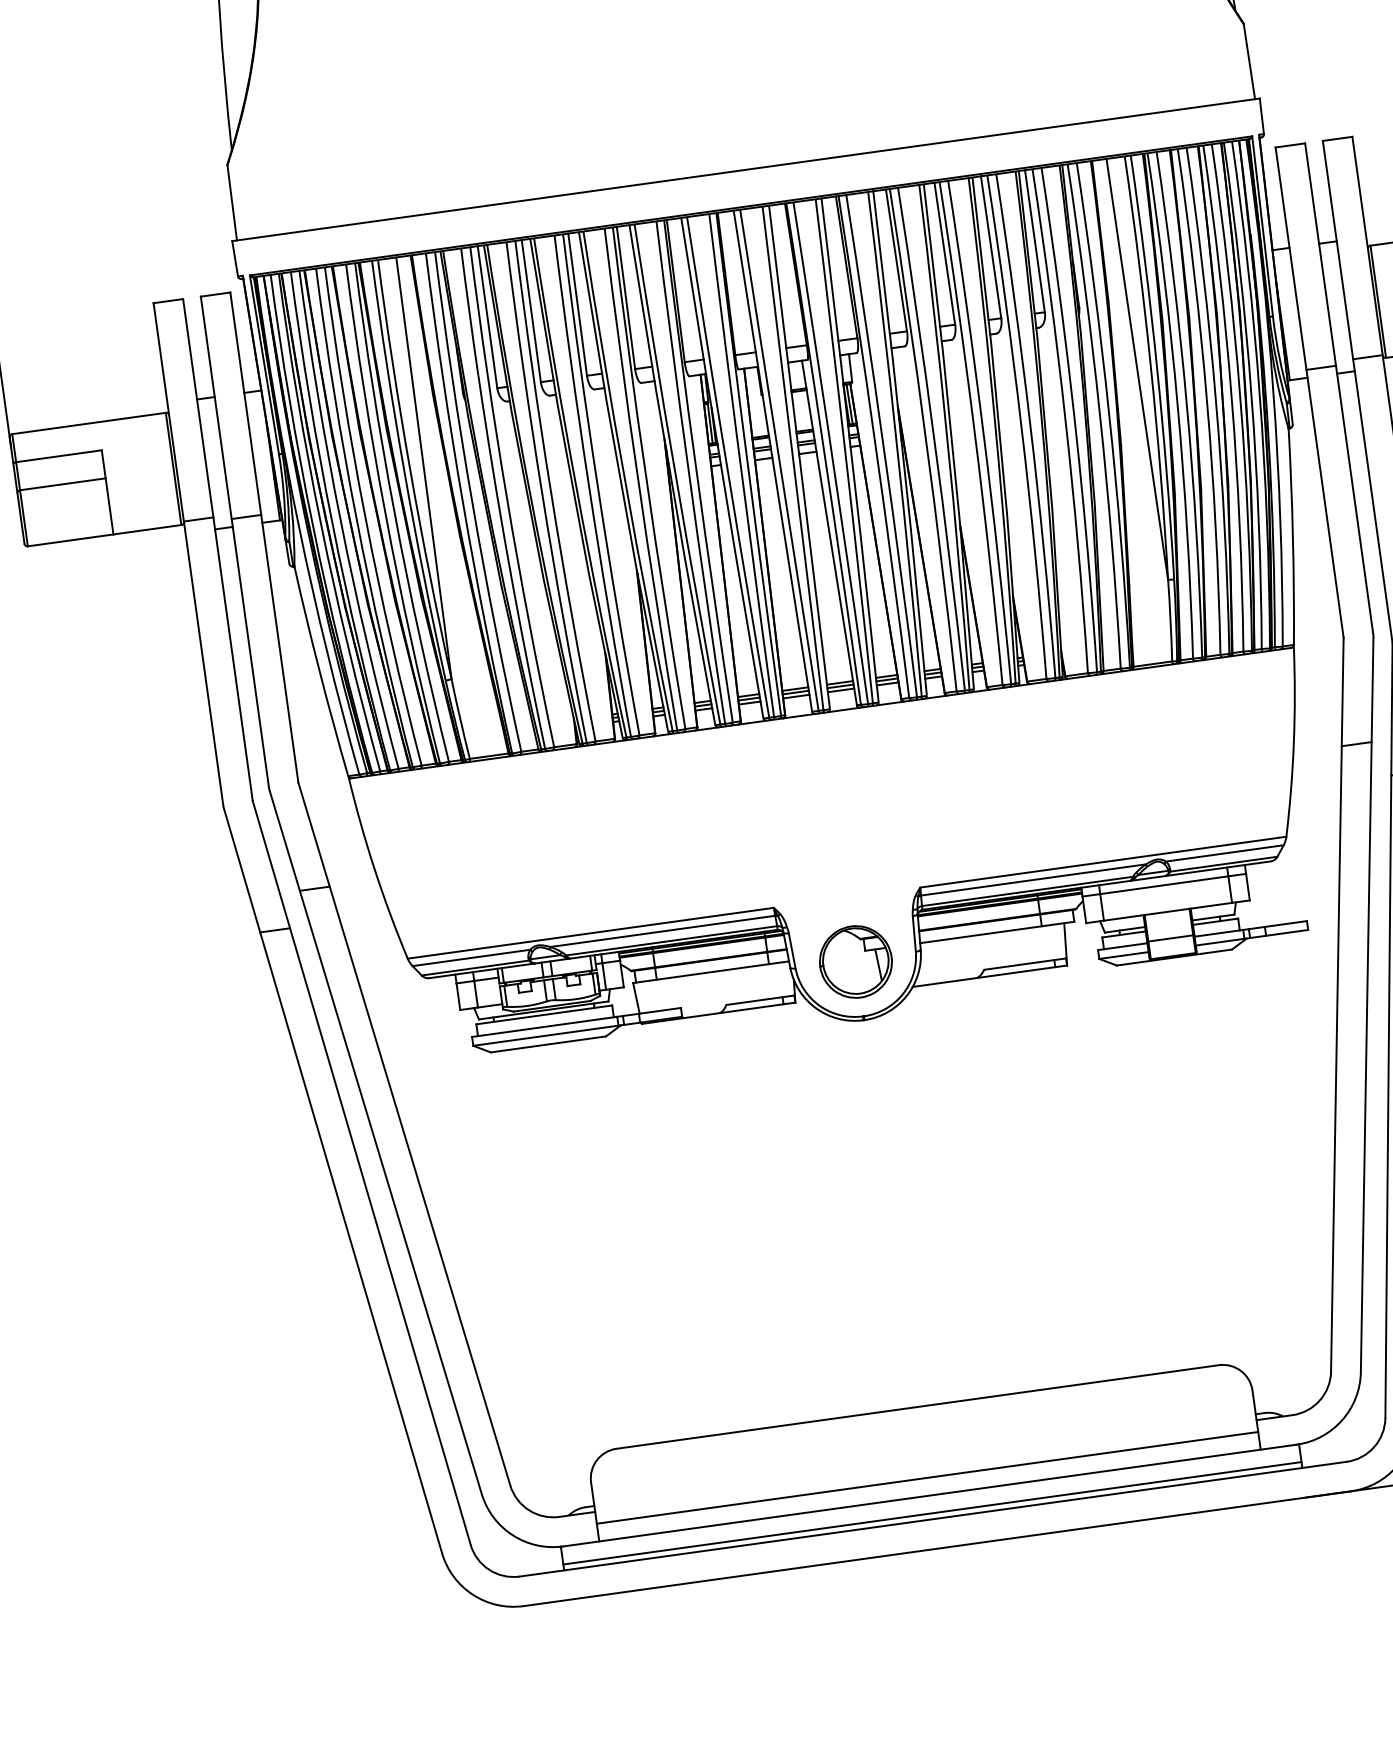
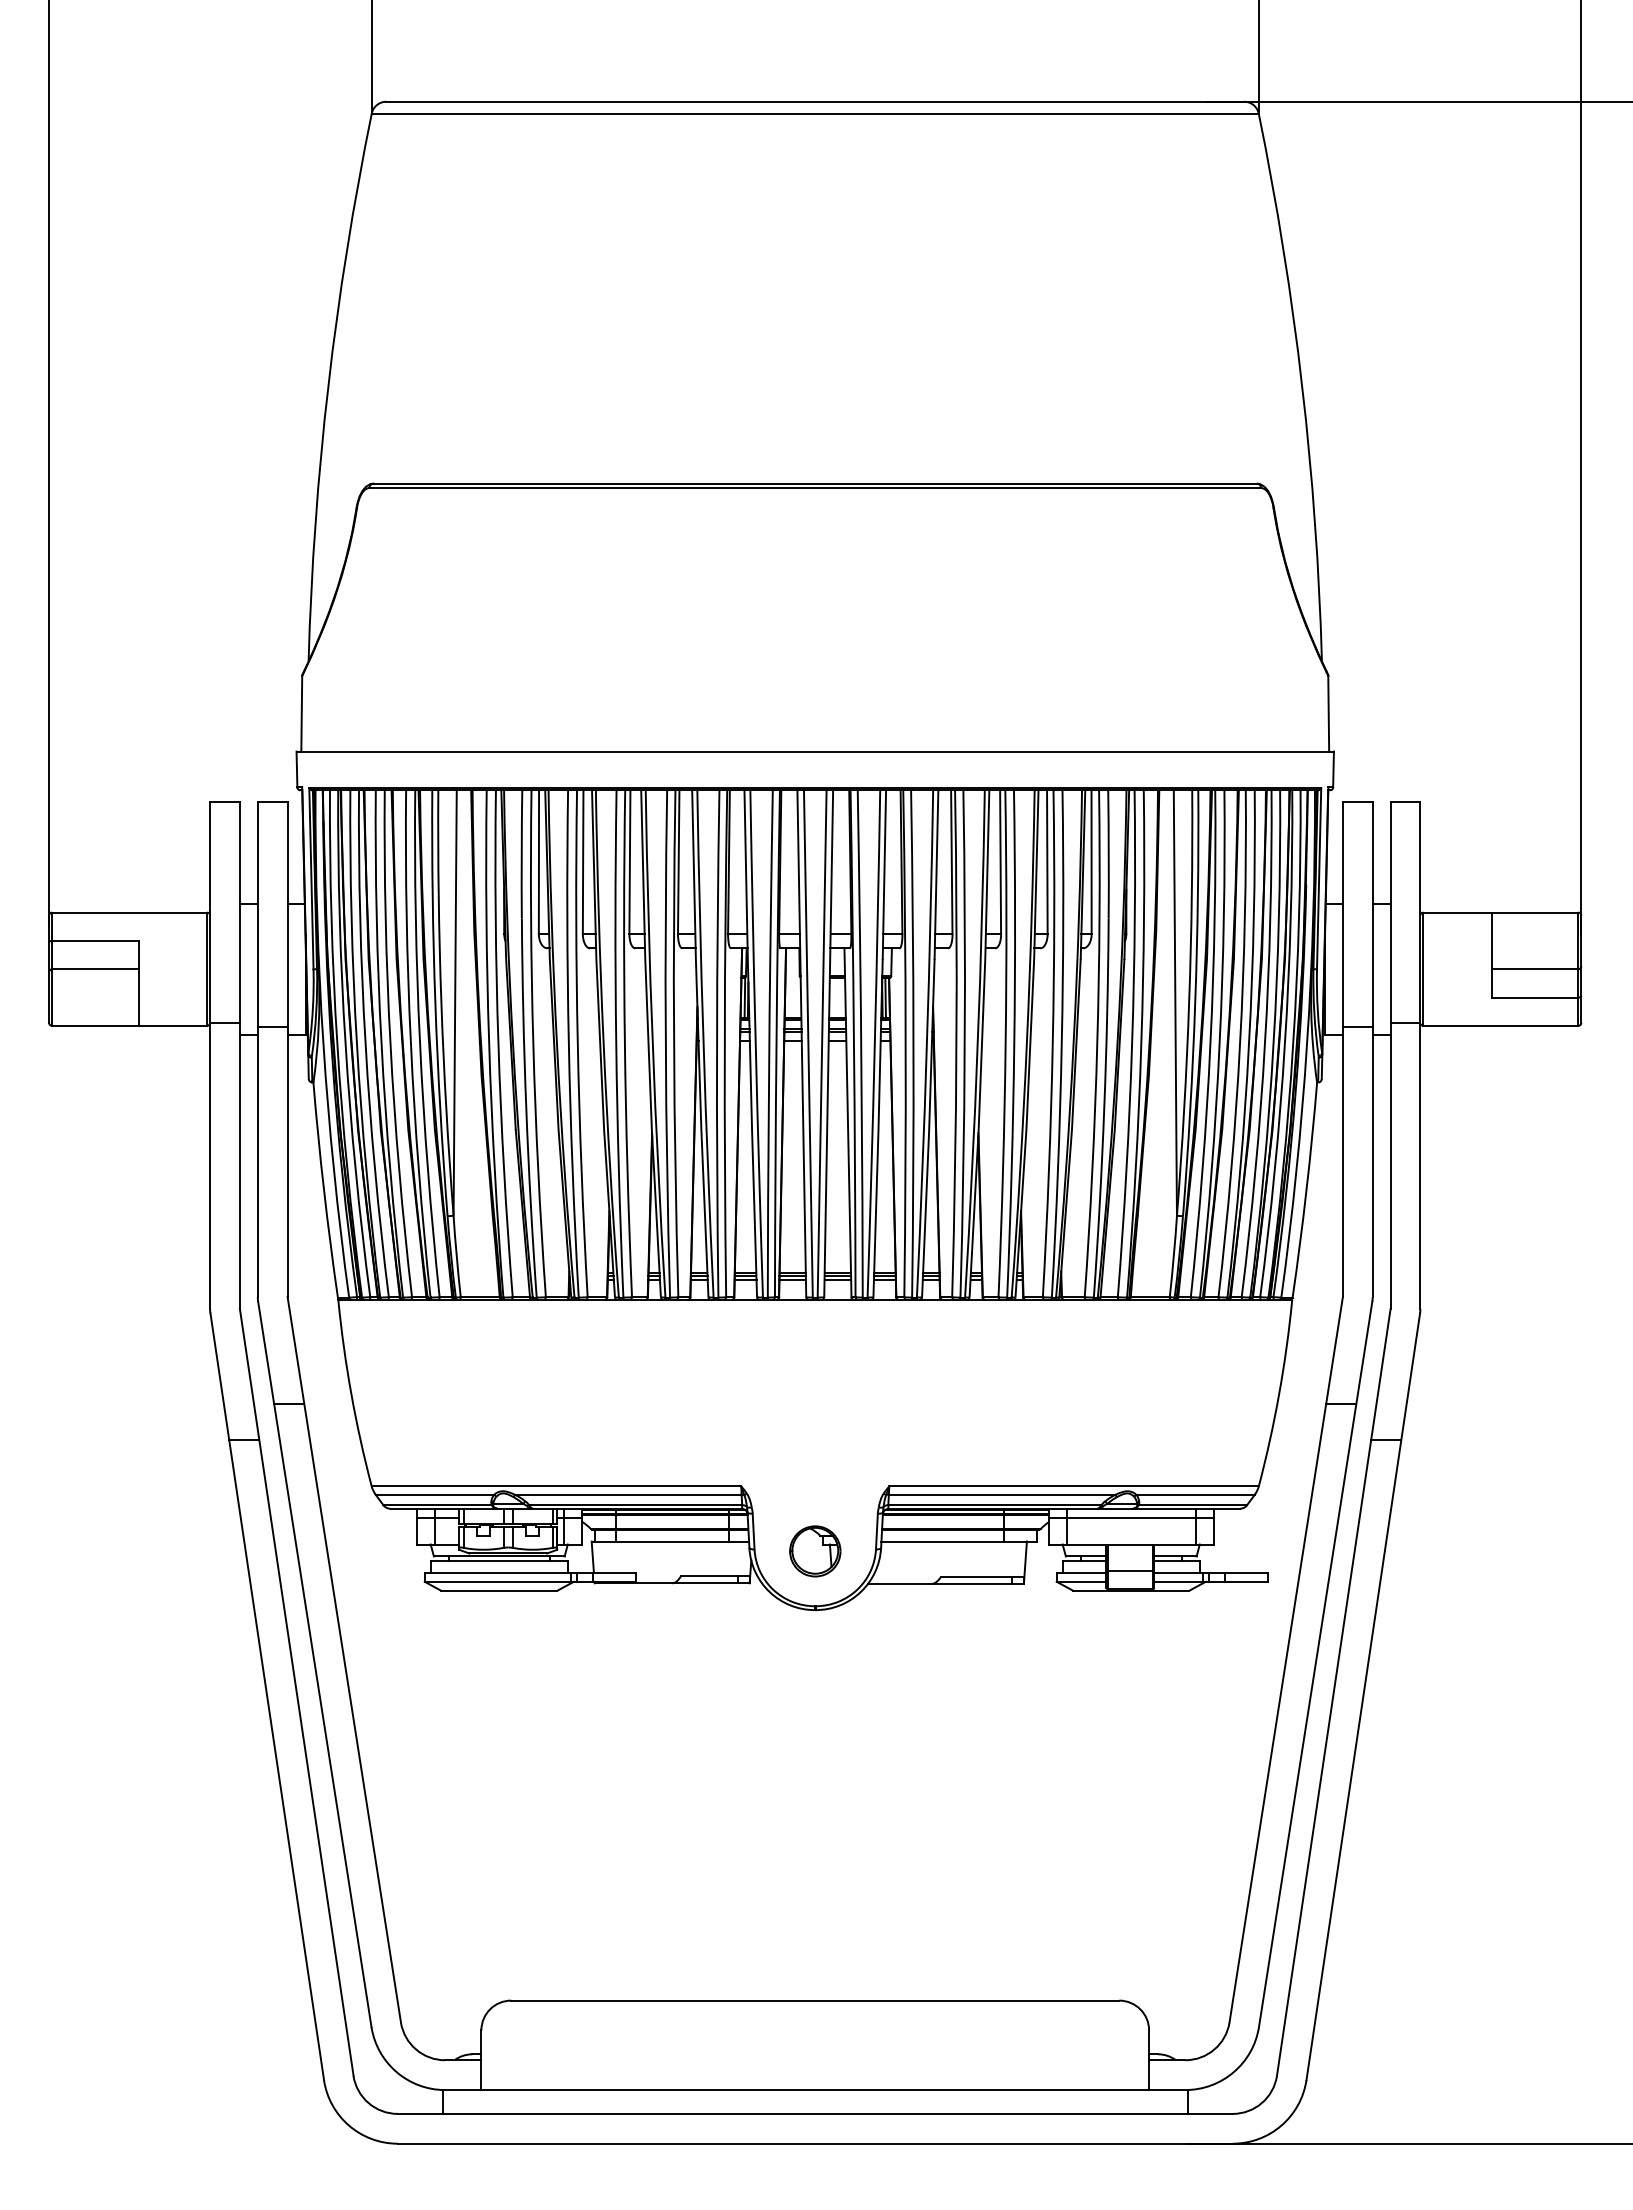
part: (856, 962) -> (815, 1551), size x0.7
line: (927, 1478) -> (815, 2072), removed
line: (931, 1512) -> (814, 2107), removed

